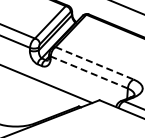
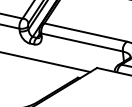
line: (95, 63) -> (86, 32), dashed -> solid
line: (89, 72) -> (82, 42), dashed -> solid

